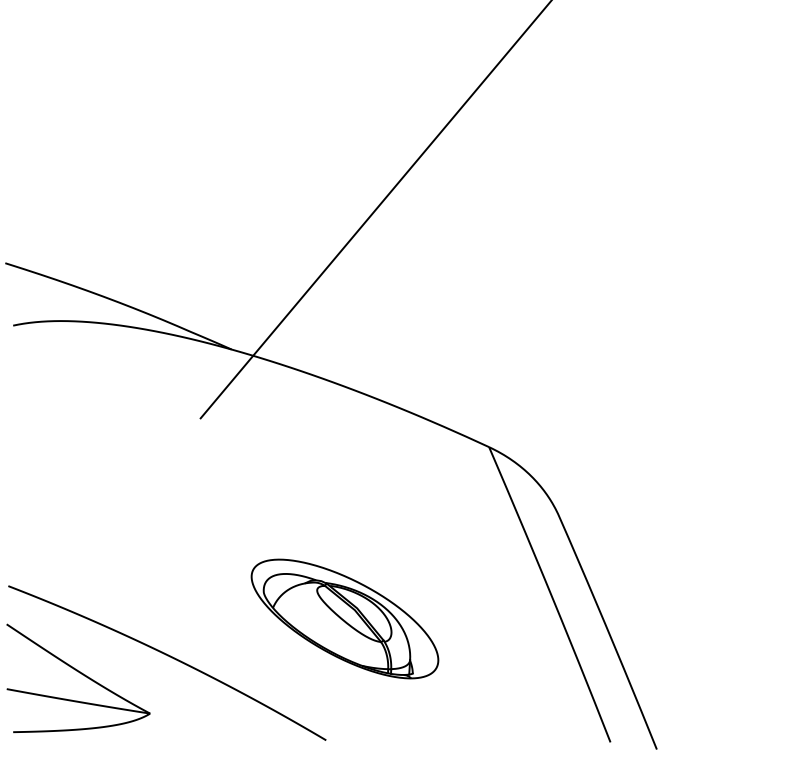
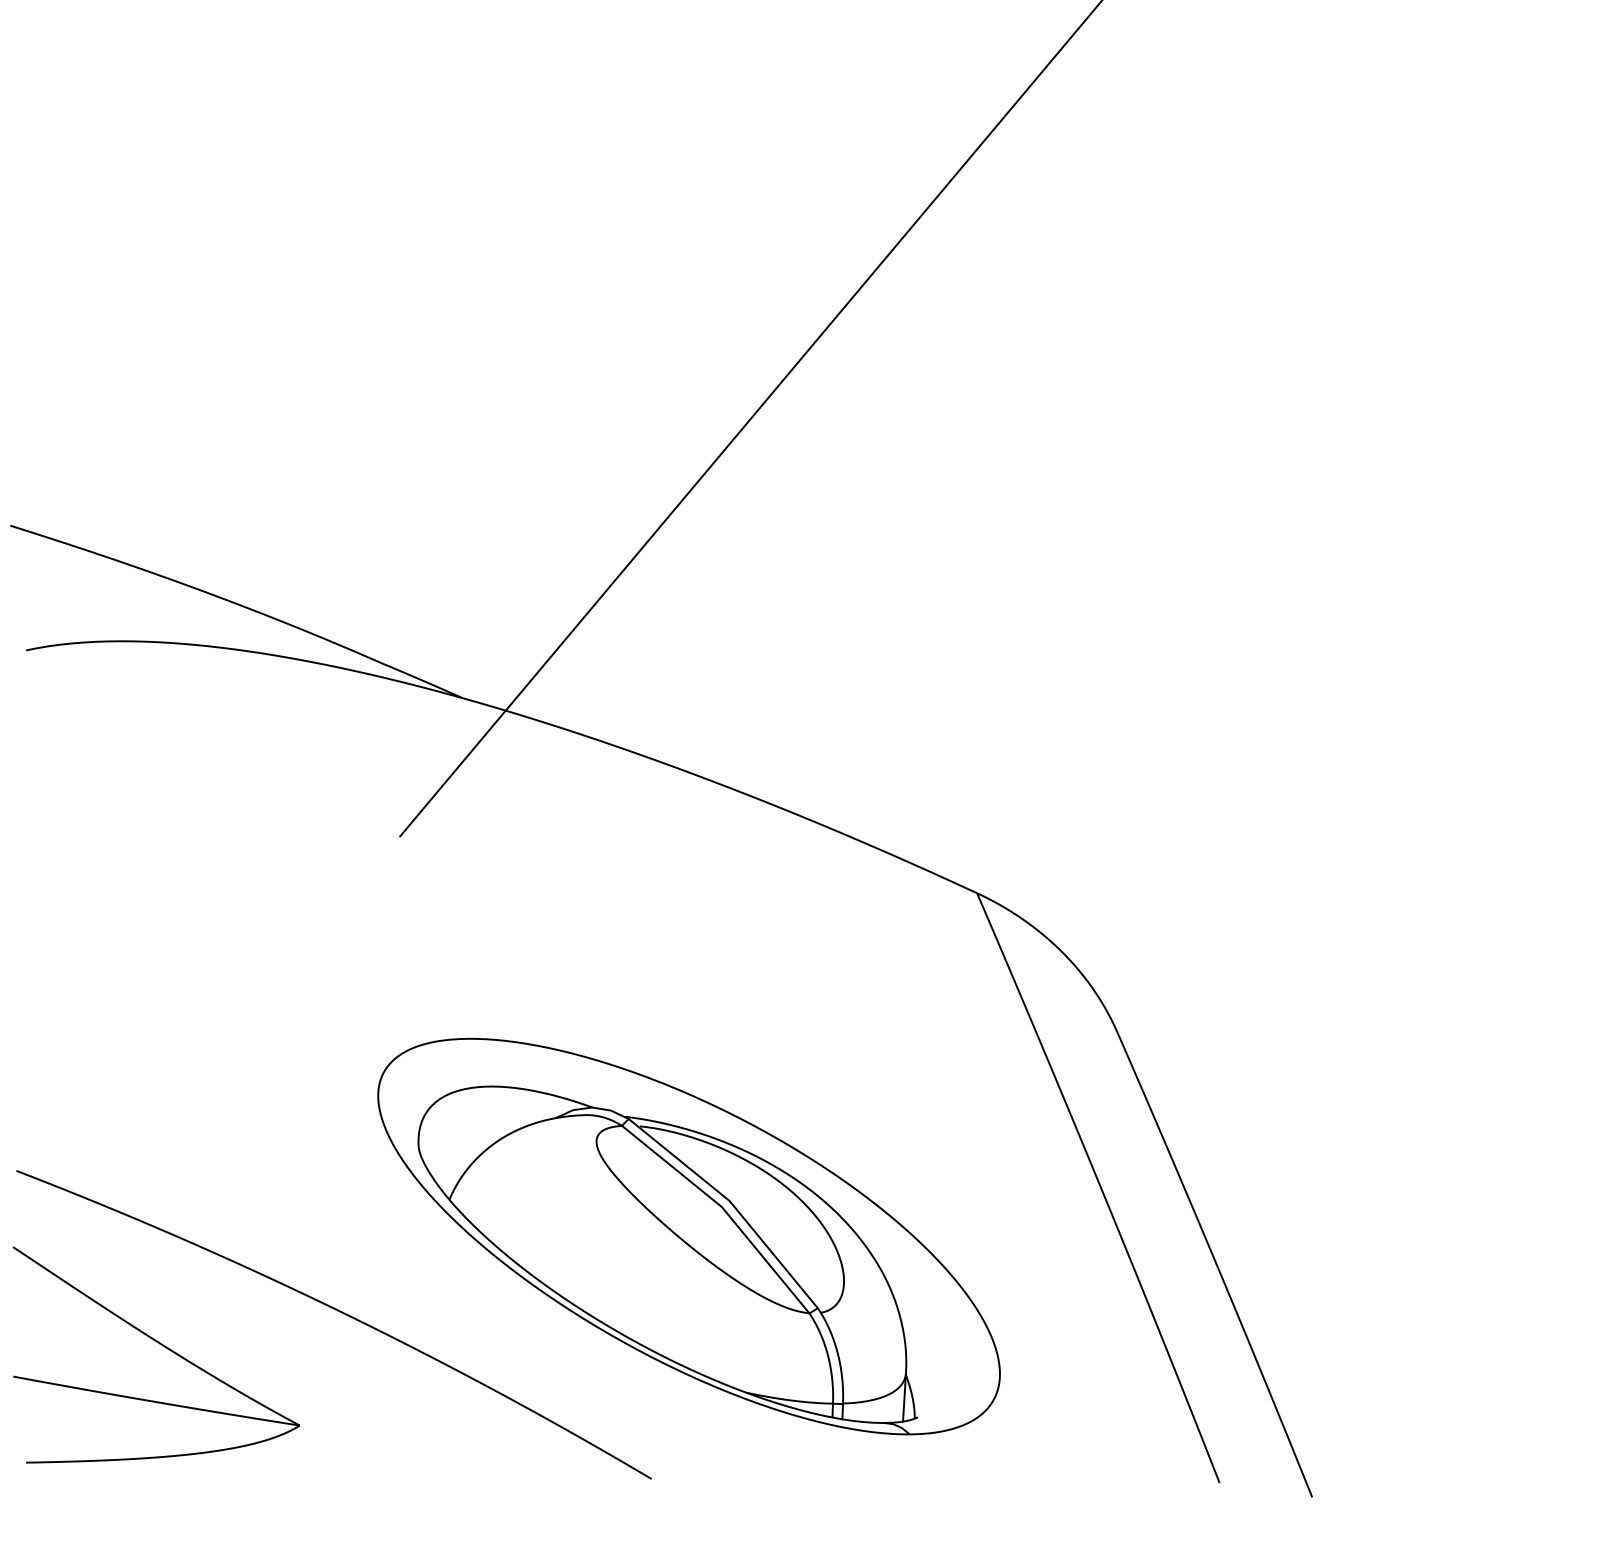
part: (344, 618) -> (688, 1235), size x1.67

